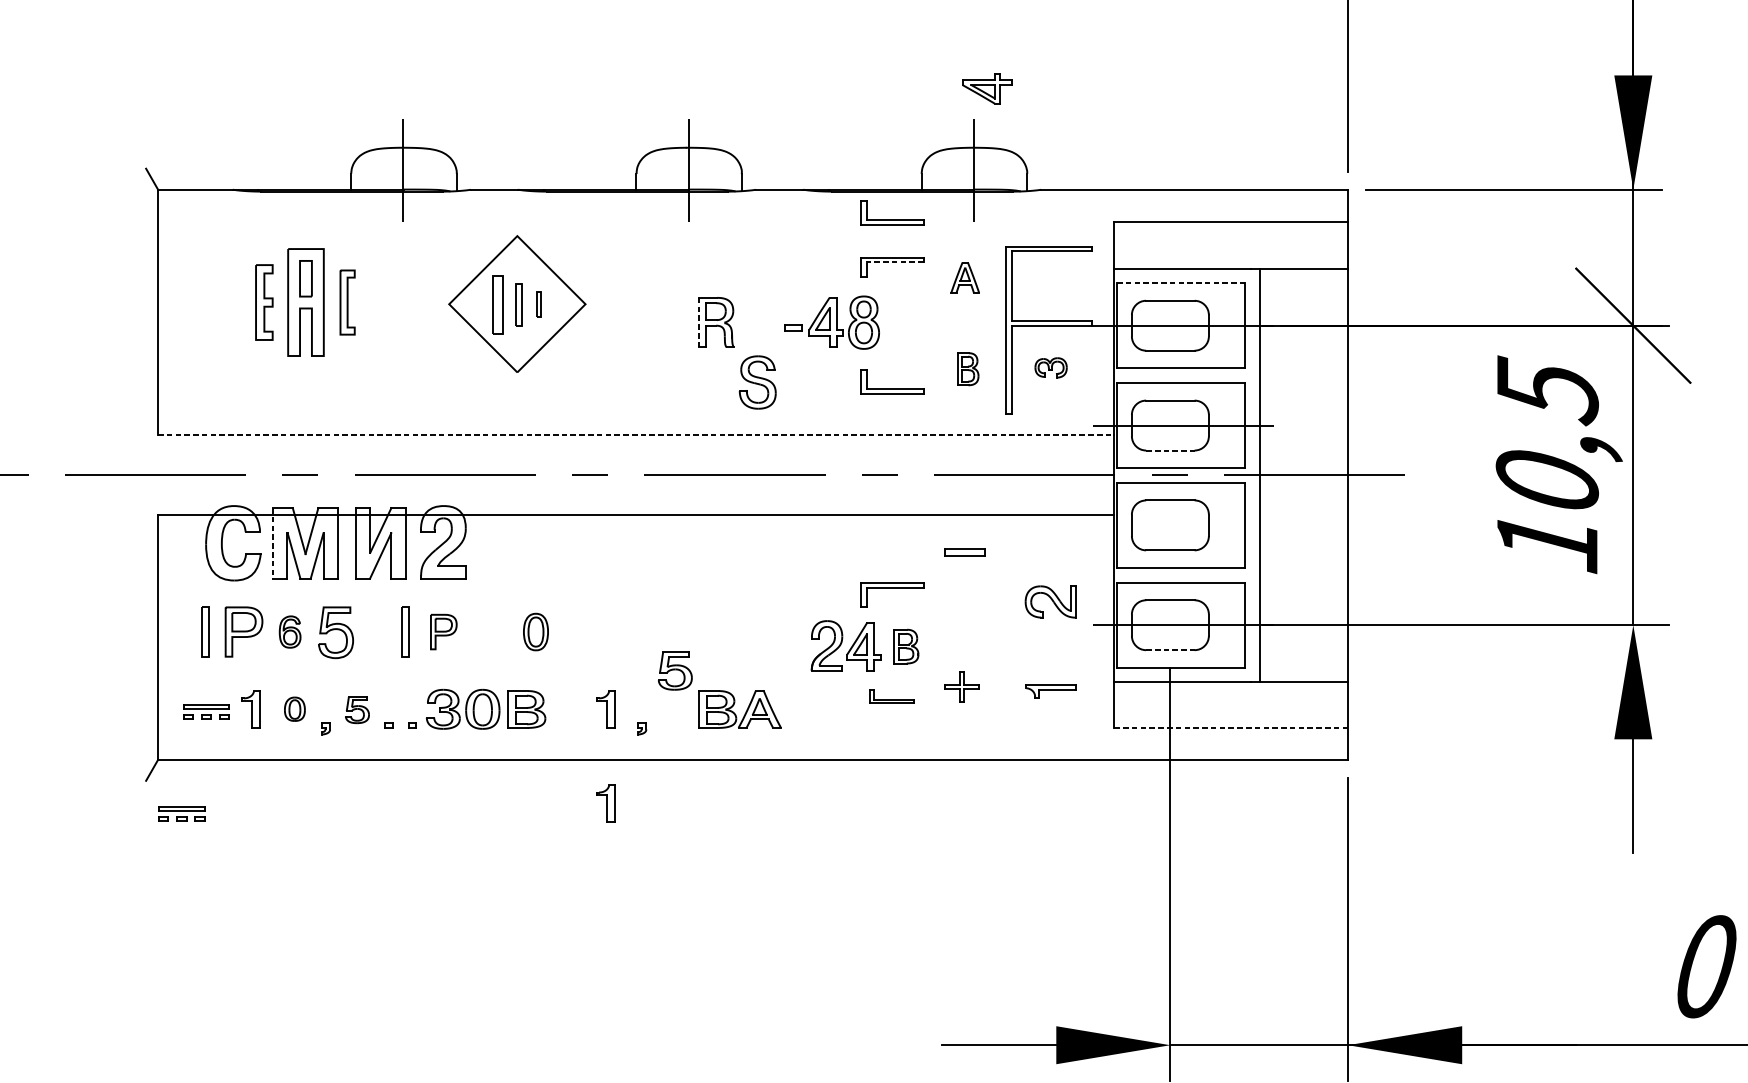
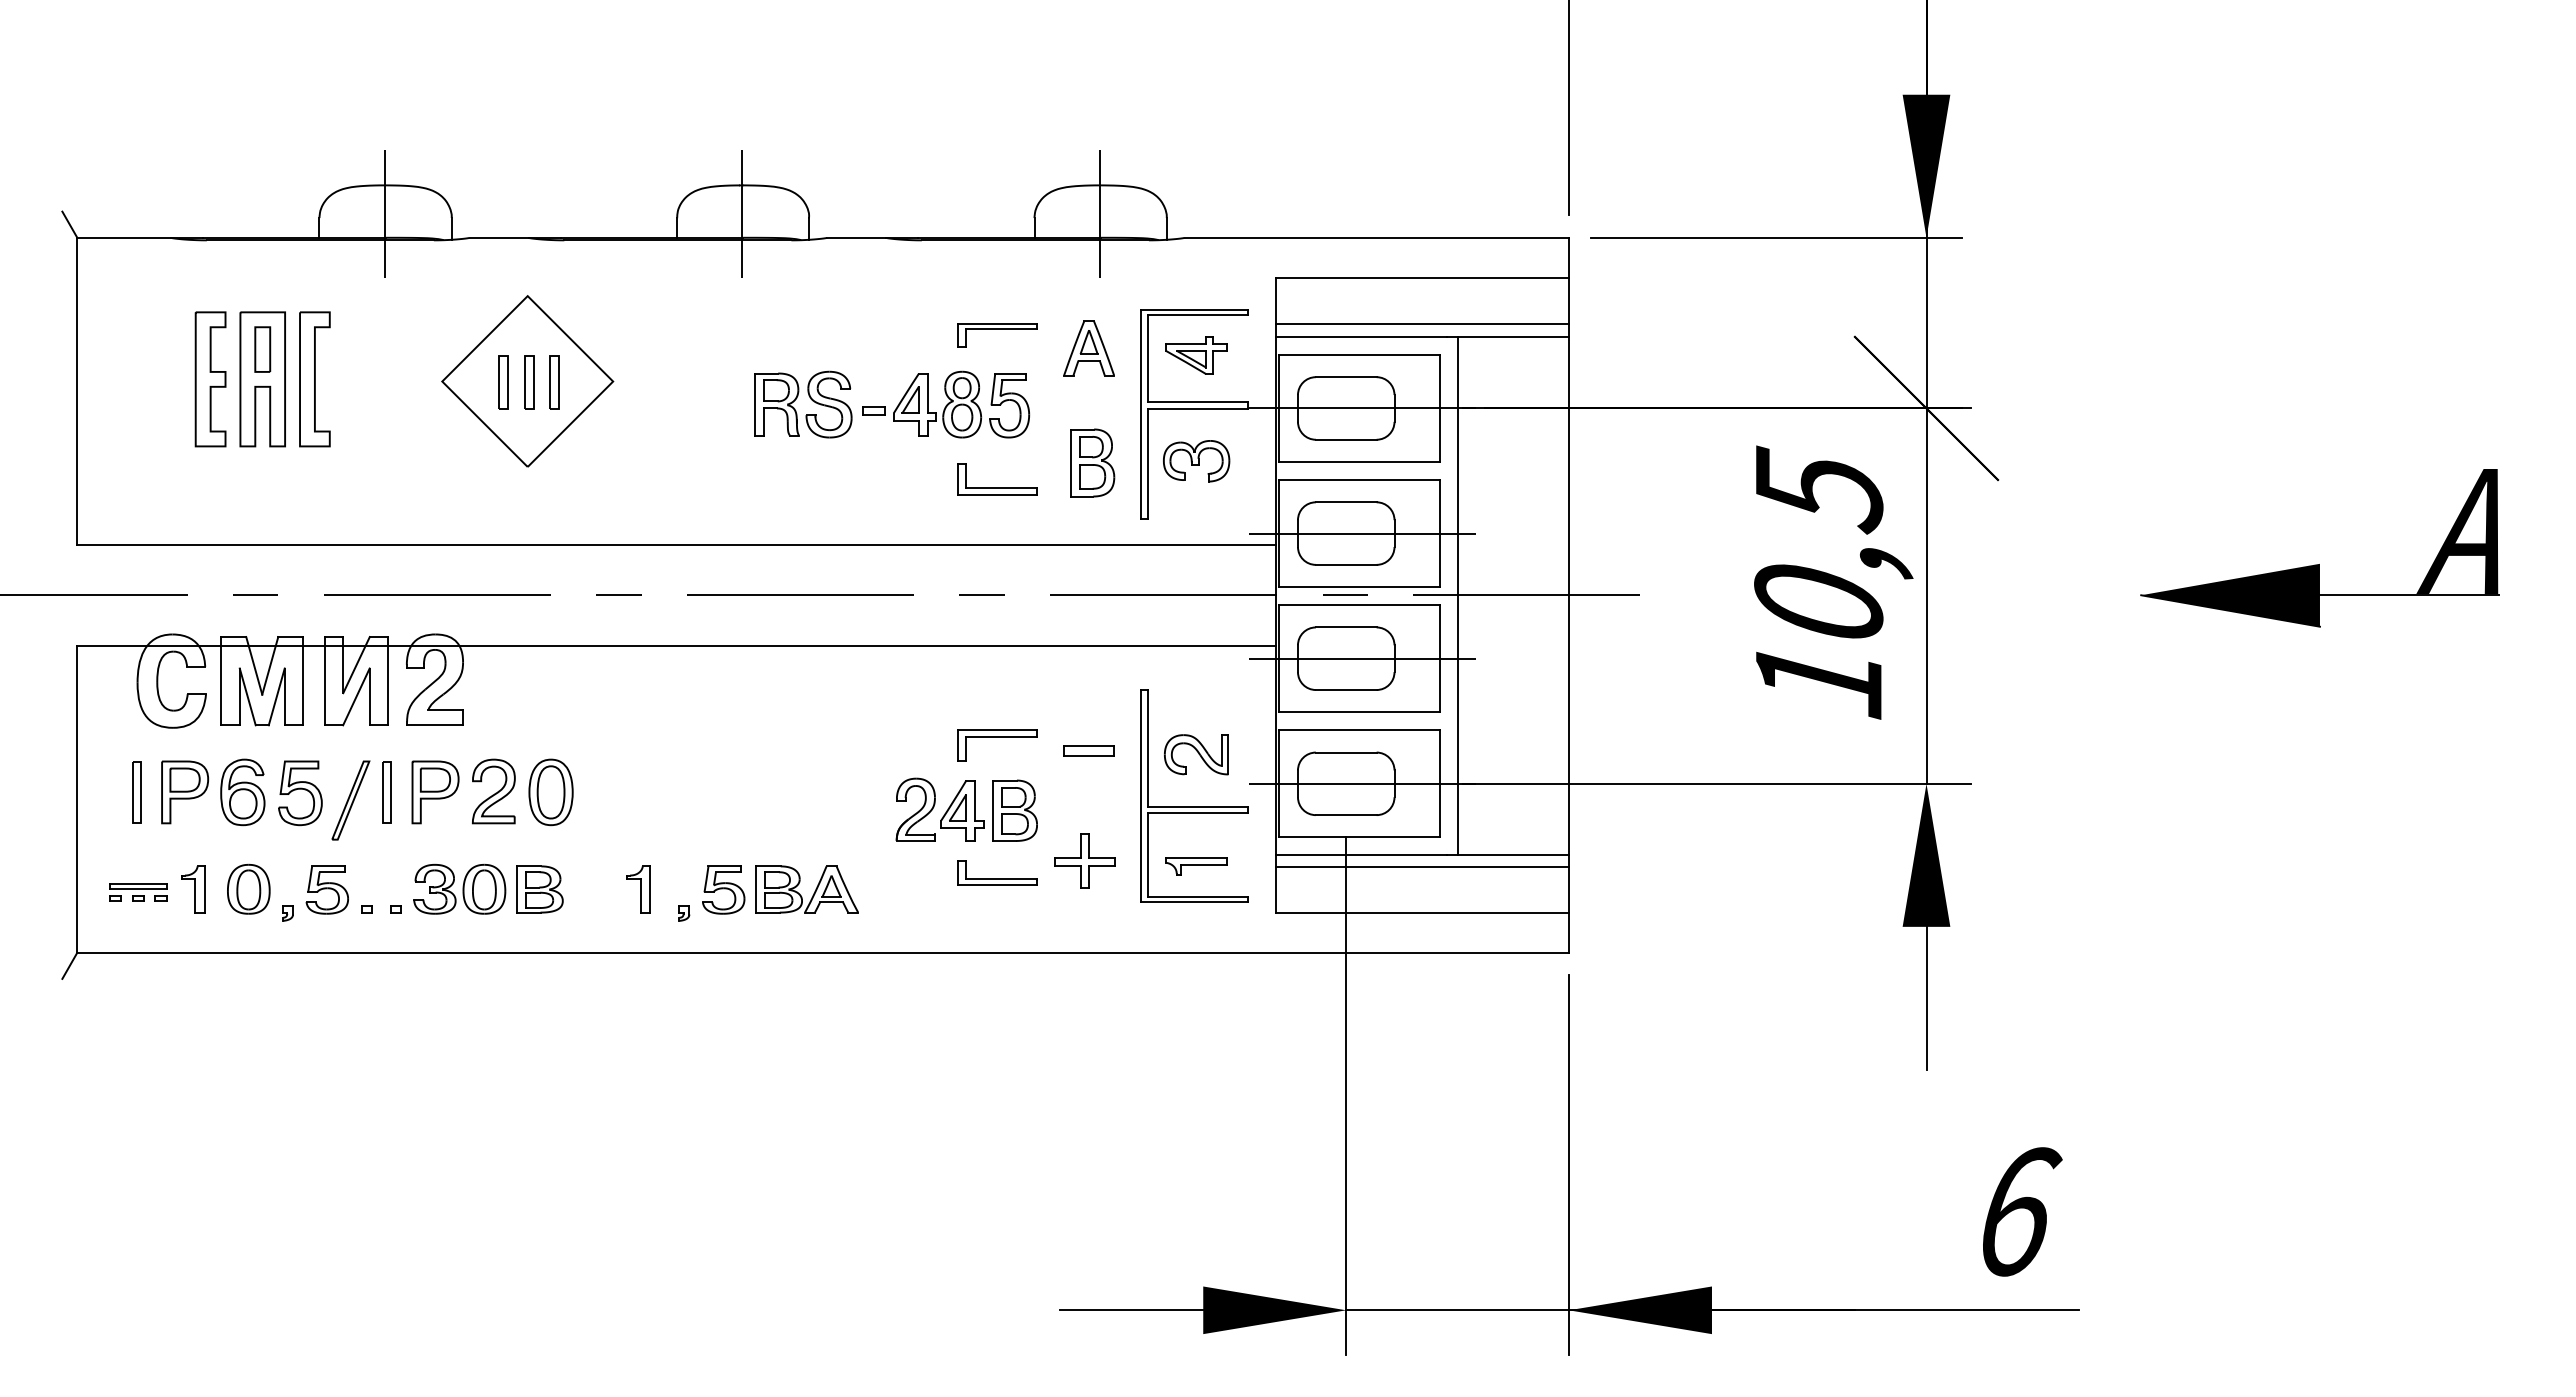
part: (987, 88) -> (1196, 355), moved
part: (892, 219) -> (997, 275), removed
line: (1230, 257) -> (1421, 323), added
line: (895, 261) -> (1001, 328), dashed -> solid
part: (964, 277) -> (1088, 348), size x1.43
line: (1181, 282) -> (1360, 354), dashed -> solid
part: (264, 302) -> (210, 379), size x1.43
part: (347, 302) -> (314, 379), size x1.67
part: (498, 305) -> (503, 382), size x0.71
part: (538, 305) -> (554, 382), size x1.67
line: (699, 322) -> (755, 404), dashed -> solid
part: (901, 323) -> (1009, 405), added
part: (967, 368) -> (1092, 462), size x1.67
part: (1050, 368) -> (1196, 461), size x1.67
part: (757, 382) -> (828, 404), moved
line: (636, 434) -> (677, 544), dashed -> solid
line: (1170, 450) -> (1346, 564), dashed -> solid
line: (1180, 525) -> (1359, 658), added
line: (273, 543) -> (221, 681), dashed -> solid
part: (964, 552) -> (1088, 750), moved
part: (490, 631) -> (493, 791), added
part: (289, 632) -> (242, 792), size x1.67
part: (443, 632) -> (435, 792), size x1.43
part: (535, 632) -> (550, 792), size x1.43
part: (375, 638) -> (350, 800), added
part: (1049, 643) -> (1194, 806), added
part: (905, 646) -> (1014, 810), size x1.43
line: (1170, 650) -> (1346, 815), dashed -> solid
part: (675, 670) -> (723, 889), moved
part: (961, 686) -> (1084, 860), size x1.43
line: (1230, 691) -> (1421, 866), added
part: (892, 695) -> (997, 872), size x1.43
part: (294, 708) -> (248, 888), size x1.67
part: (356, 709) -> (326, 889), size x1.43
line: (1231, 727) -> (1422, 912), dashed -> solid
part: (605, 803) -> (638, 1007), removed
part: (182, 814) -> (107, 1020), removed
text: (1709, 966) -> (2022, 1211), 0 -> 6

